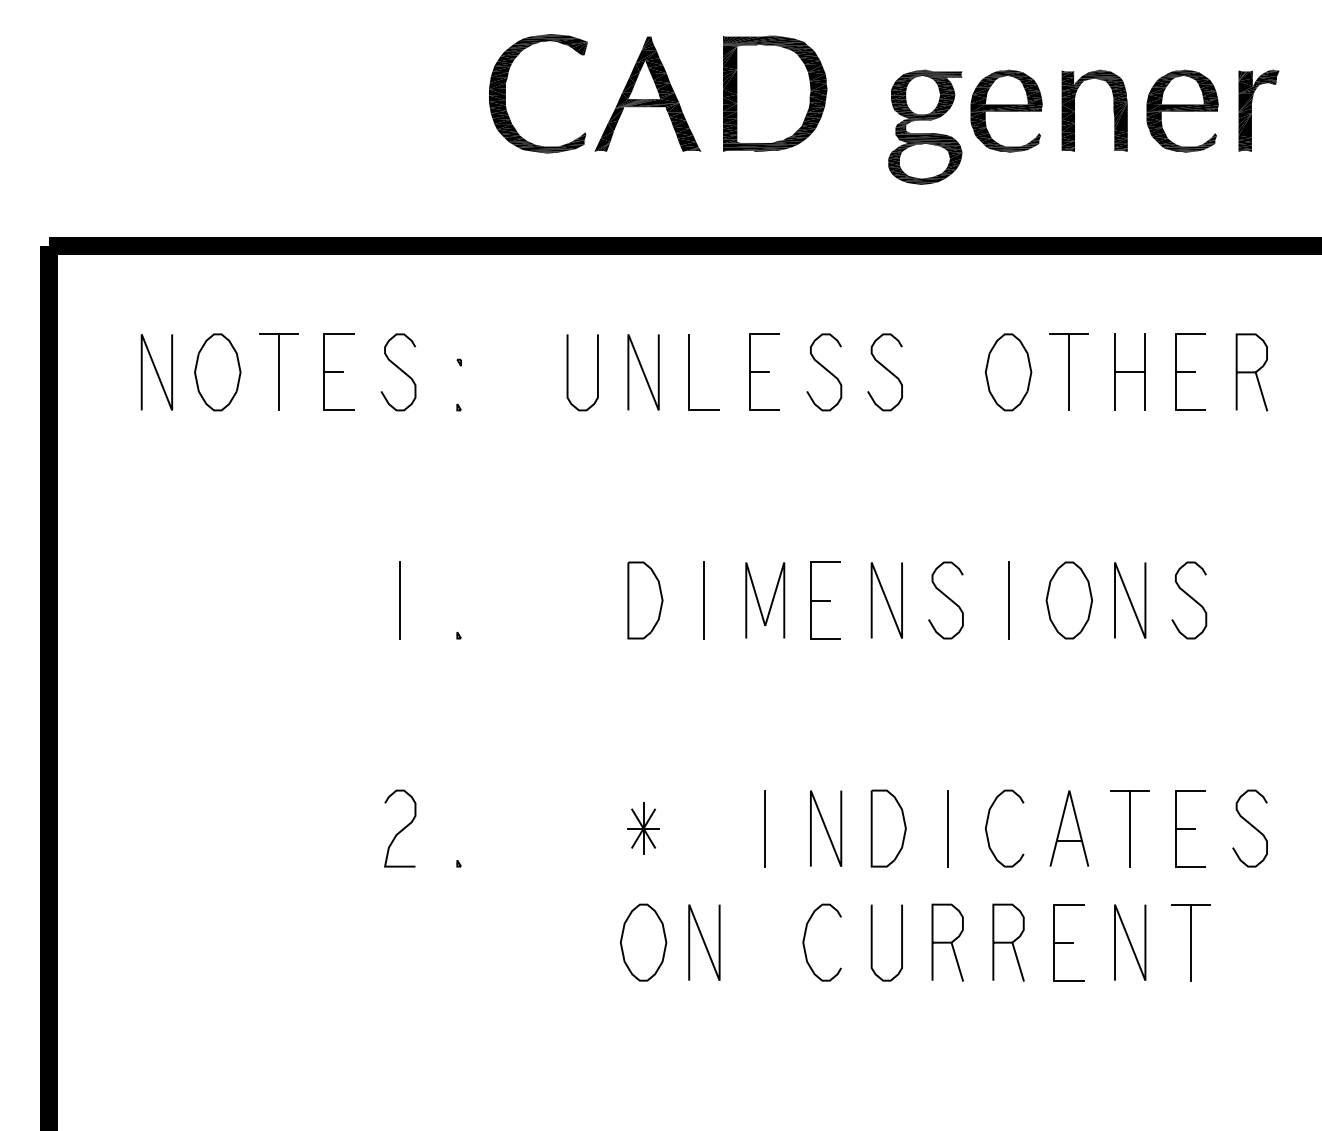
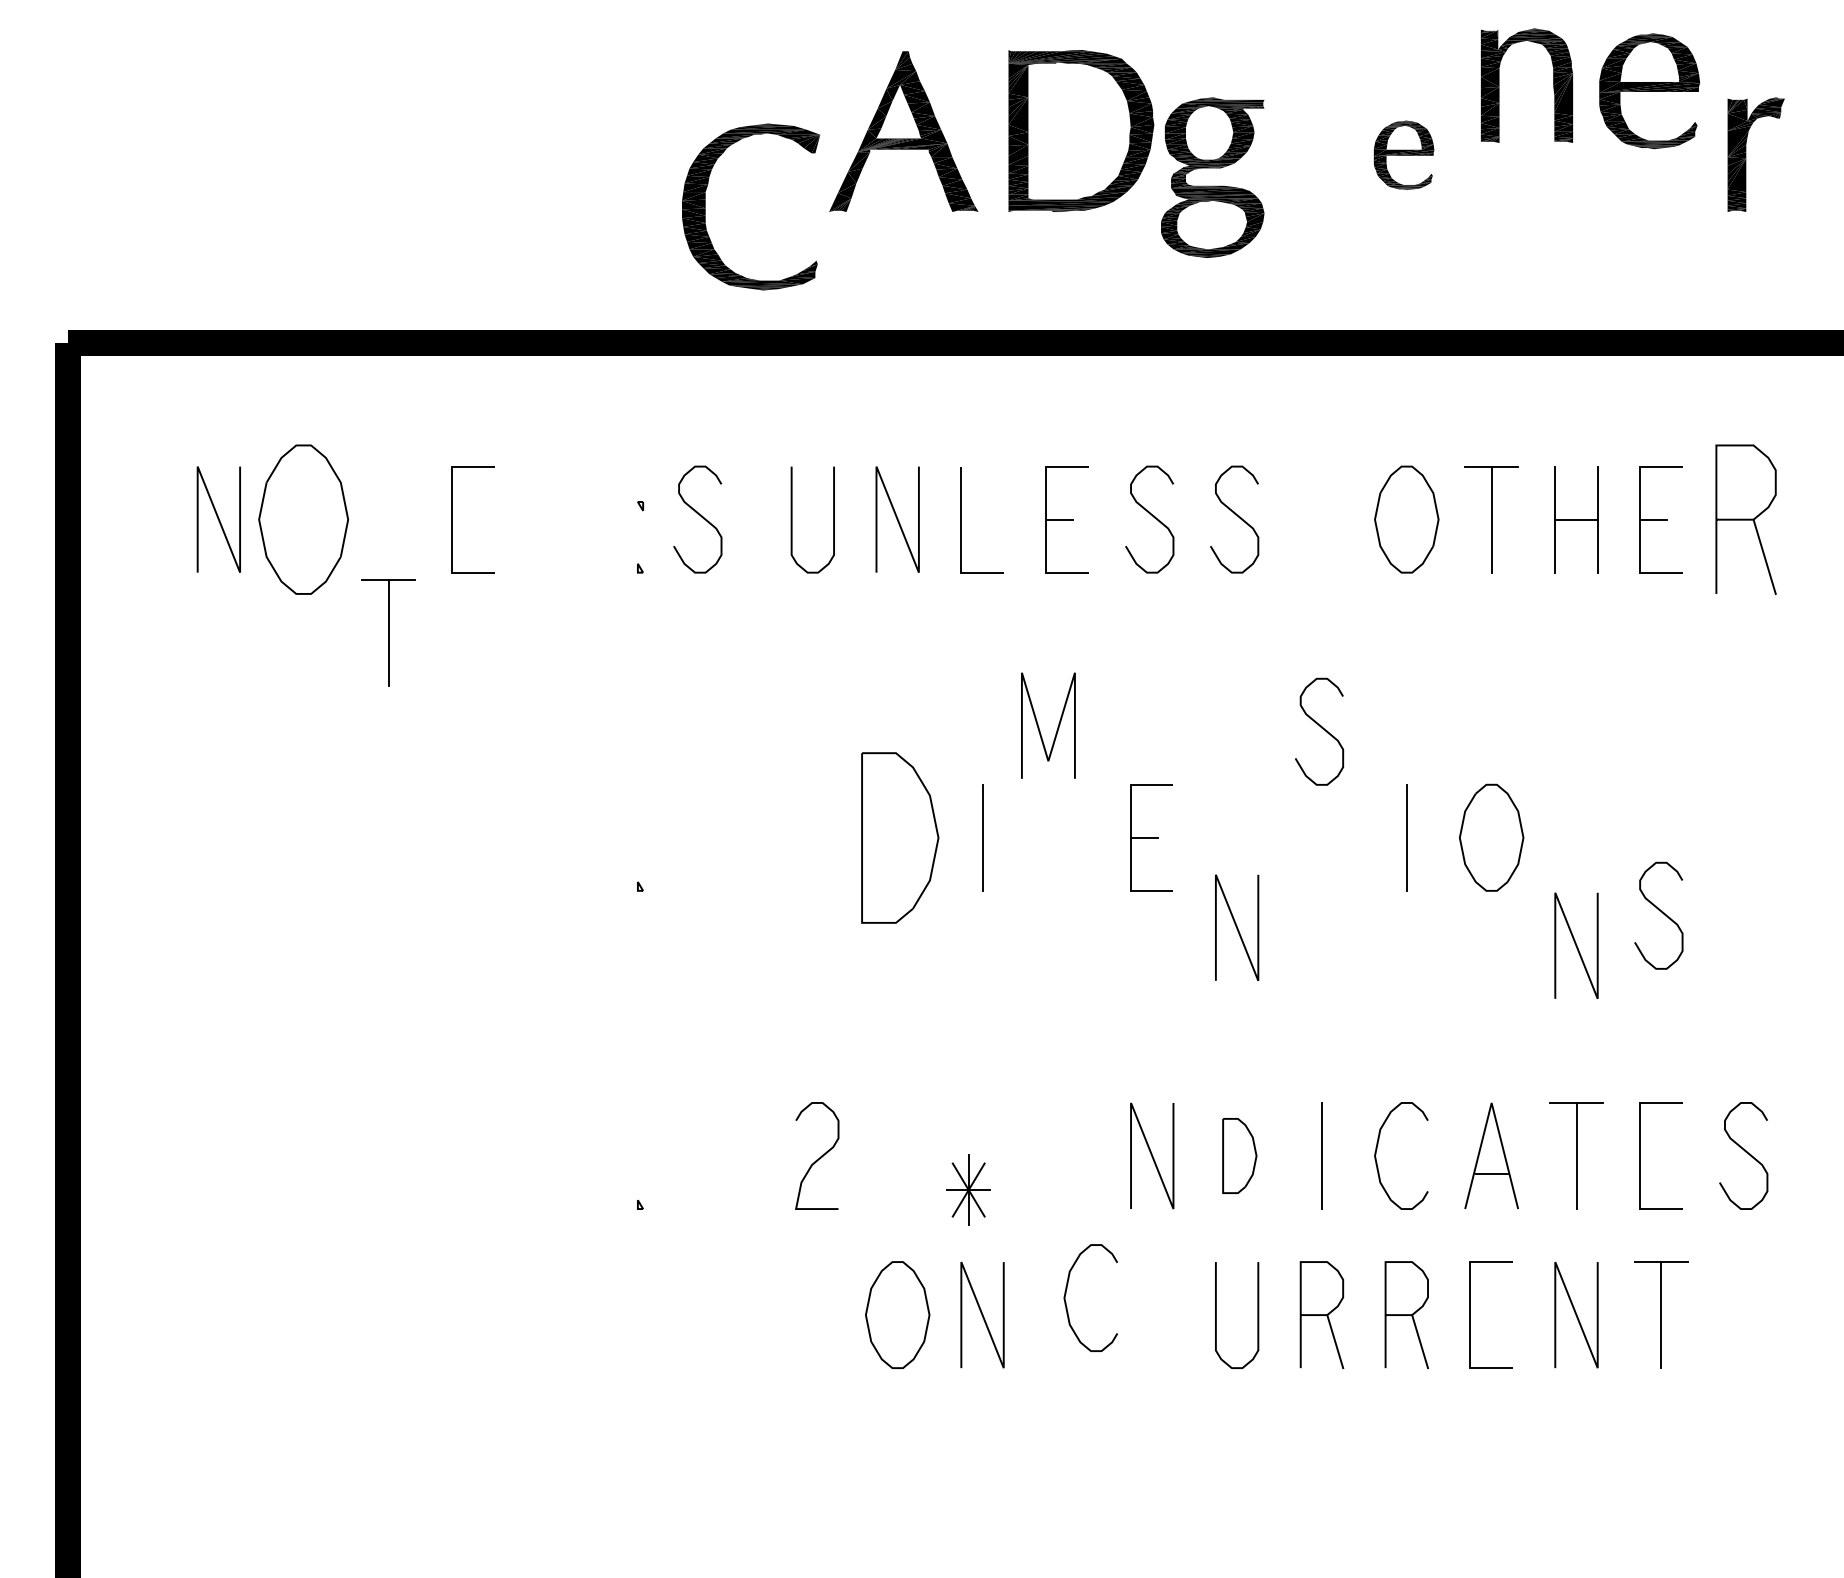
part: (505, 93) -> (705, 206), moved
part: (1075, 110) -> (1499, 85), moved
part: (1006, 111) -> (1403, 155), size x0.6
part: (1182, 111) -> (1649, 91), moved
part: (925, 132) -> (1212, 185), moved
curve: (400, 370) -> (700, 516), moved
part: (217, 372) -> (303, 519), size x1.4
part: (278, 372) -> (388, 632), moved
line: (333, 372) -> (465, 519), removed
part: (1252, 372) -> (1746, 519), size x1.4
curve: (1189, 597) -> (1659, 911), moved
curve: (947, 598) -> (1321, 728), moved
line: (400, 600) -> (558, 837), removed
part: (645, 600) -> (900, 837), size x1.6
line: (771, 600) -> (1057, 726), moved
line: (887, 600) -> (1237, 927), moved
line: (1130, 600) -> (1576, 945), moved
part: (643, 828) -> (968, 1189), moved
line: (765, 828) -> (1067, 1155), removed
part: (888, 828) -> (1239, 1155), size x0.7
line: (1185, 828) -> (1653, 1156), removed
curve: (401, 829) -> (819, 1157), moved
curve: (804, 940) -> (1066, 1294), moved
line: (1063, 942) -> (1483, 1315), removed

